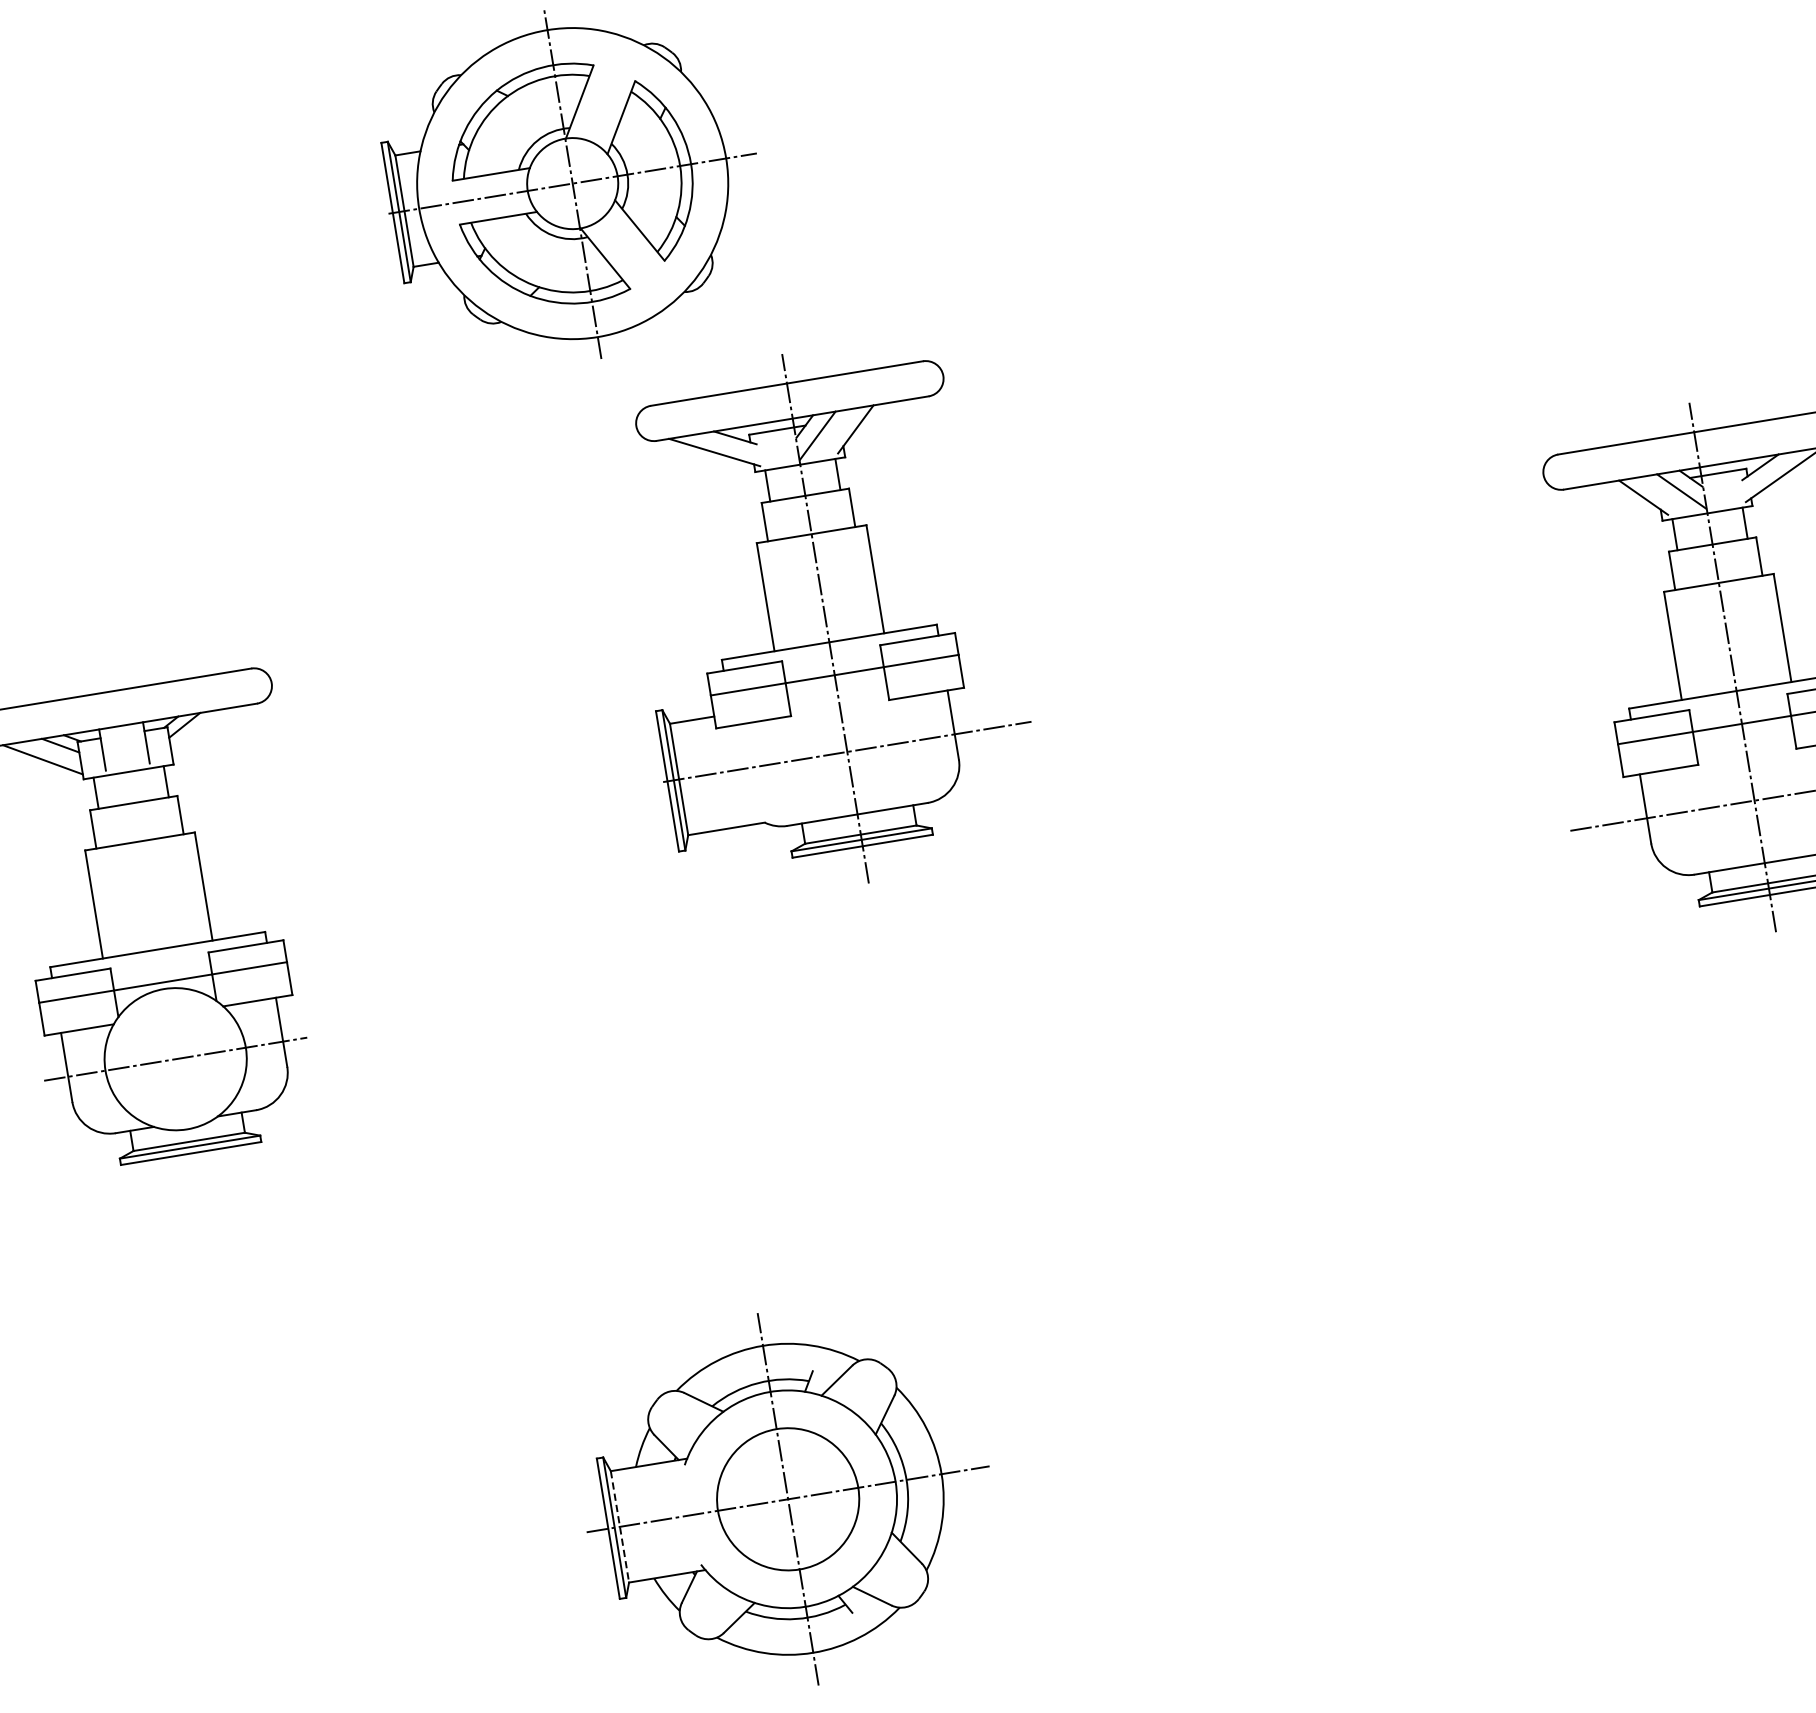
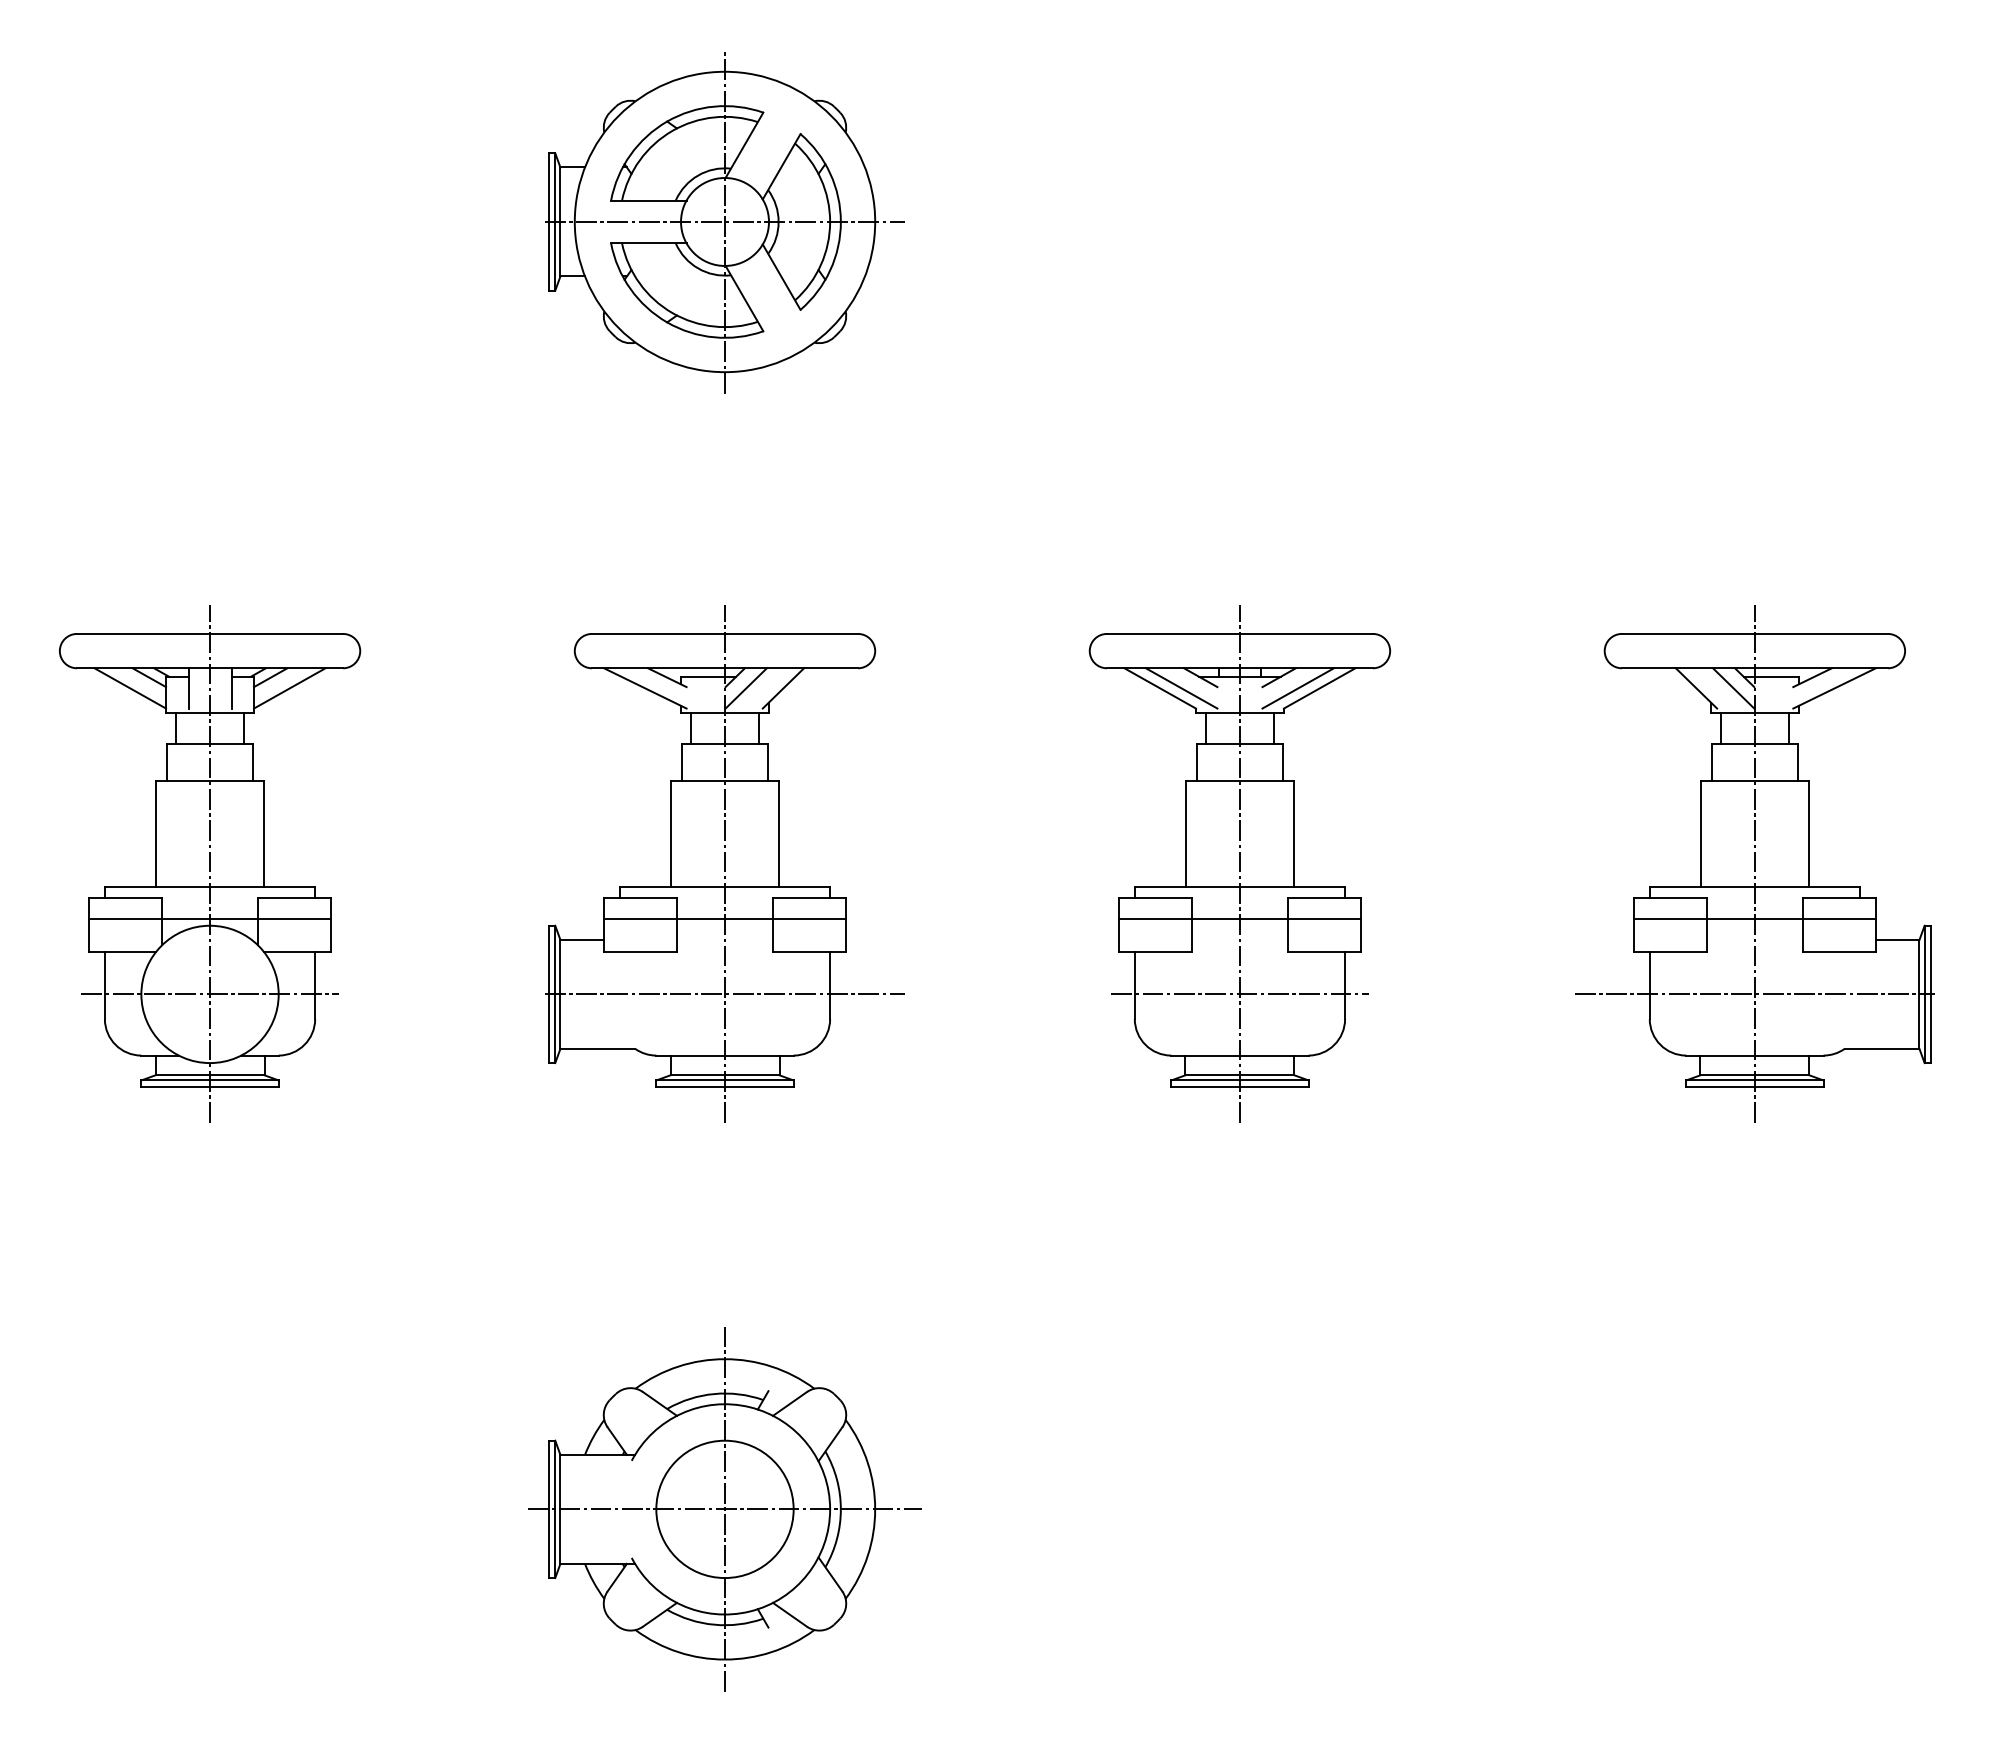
part: (824, 618) -> (724, 863), moved
line: (205, 733) -> (289, 688), added
part: (1205, 753) -> (1239, 863), added
line: (154, 926) -> (210, 864), added
line: (620, 1526) -> (560, 1509), dashed -> solid

